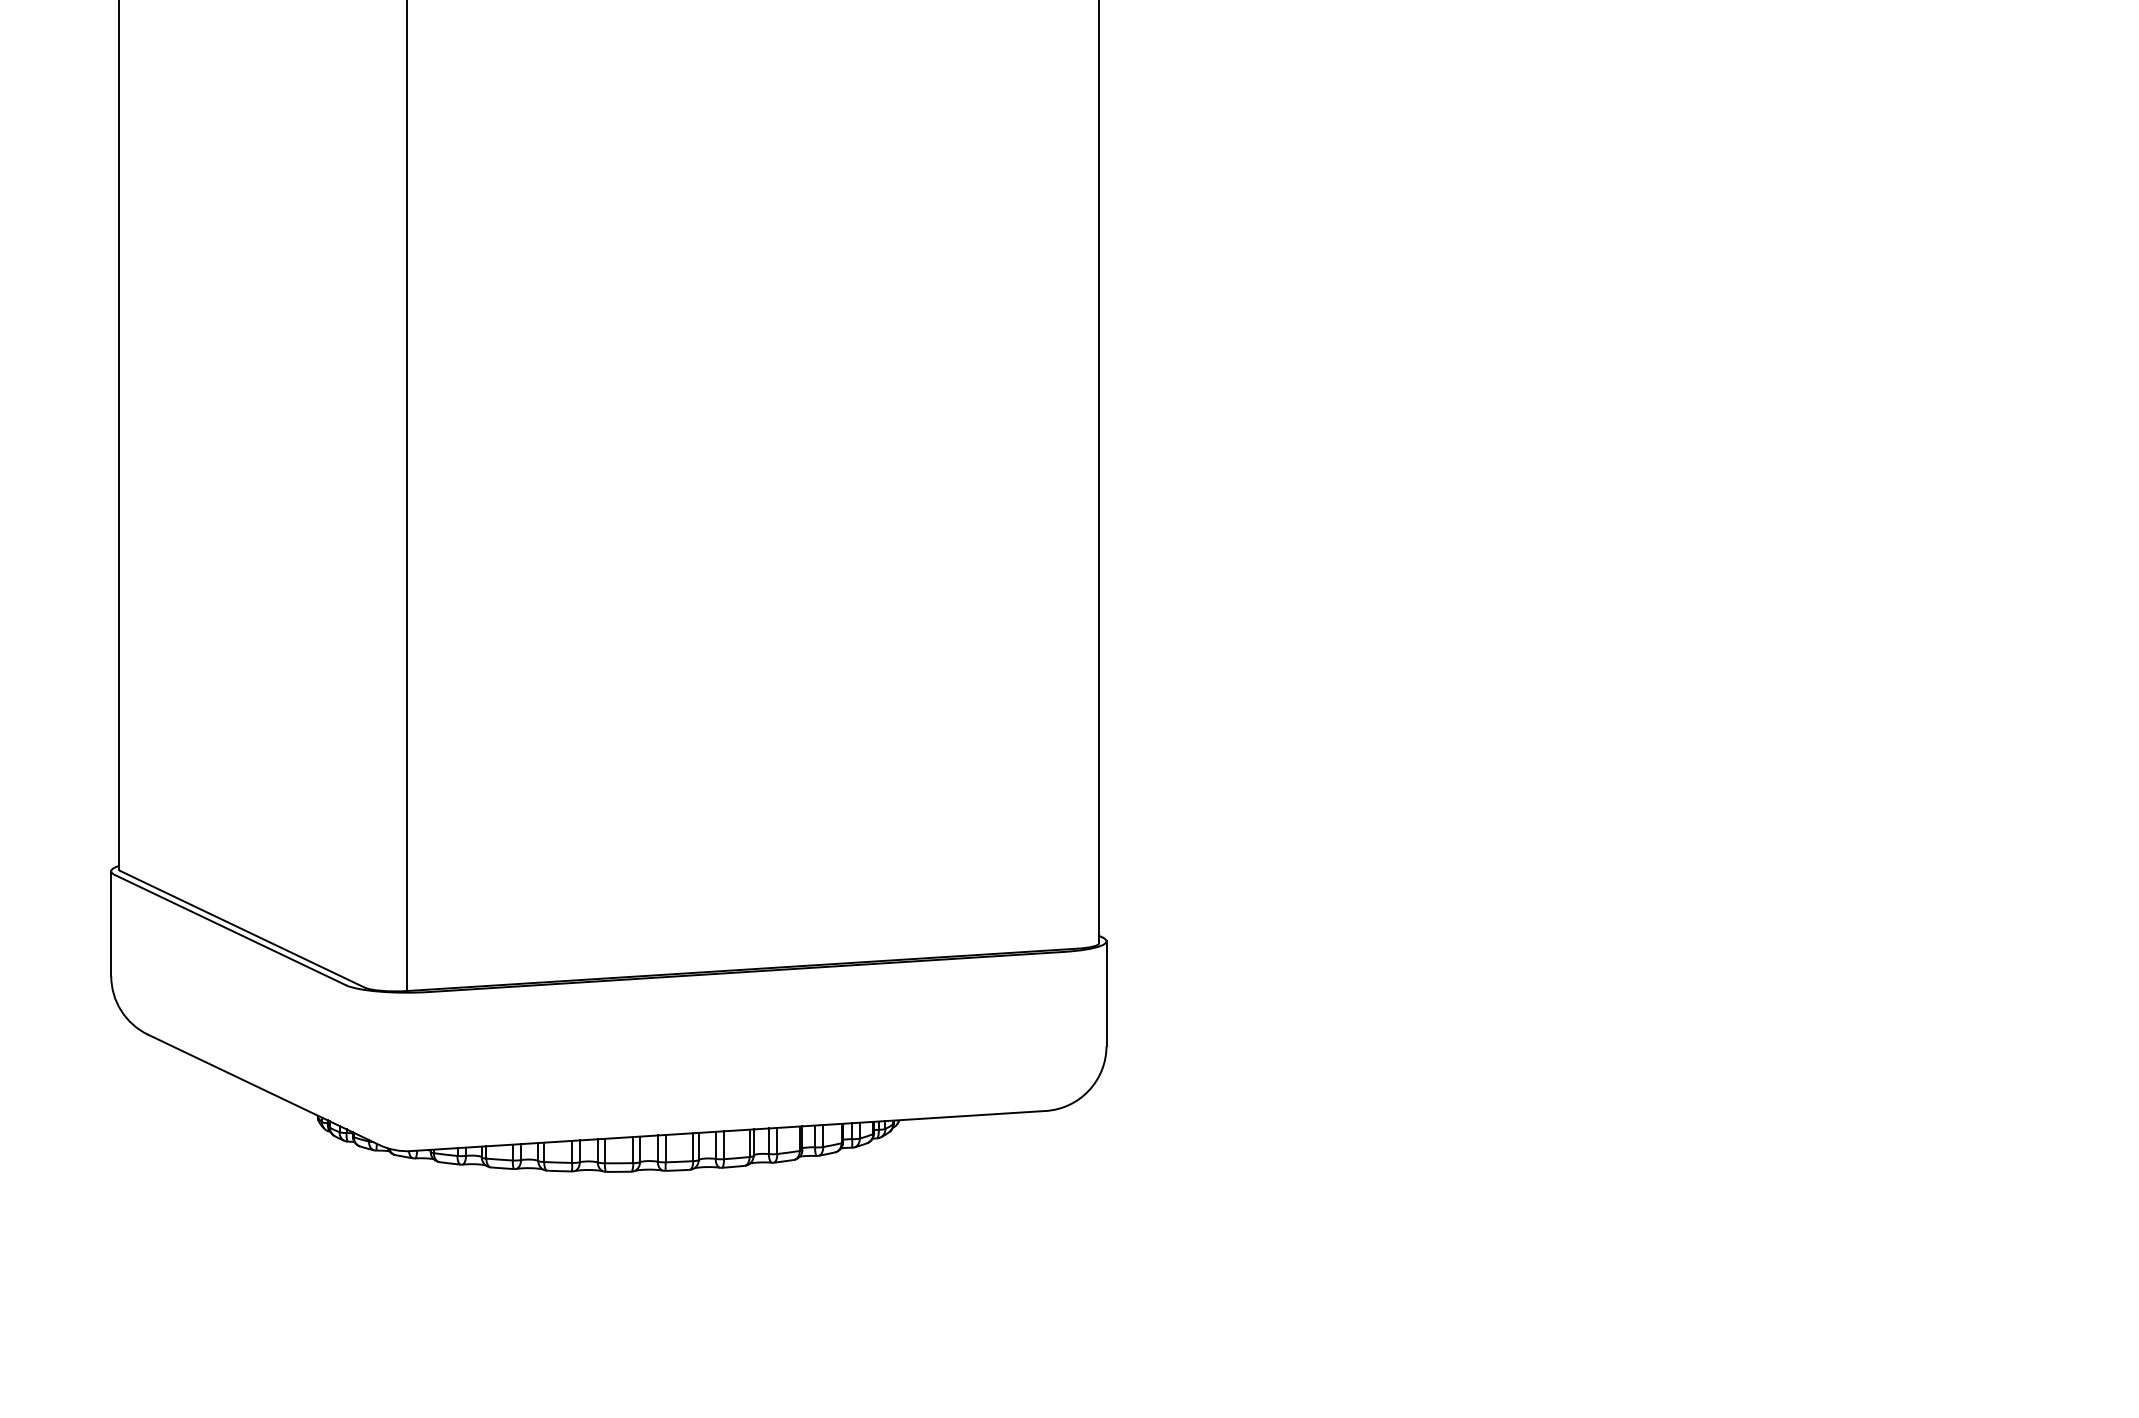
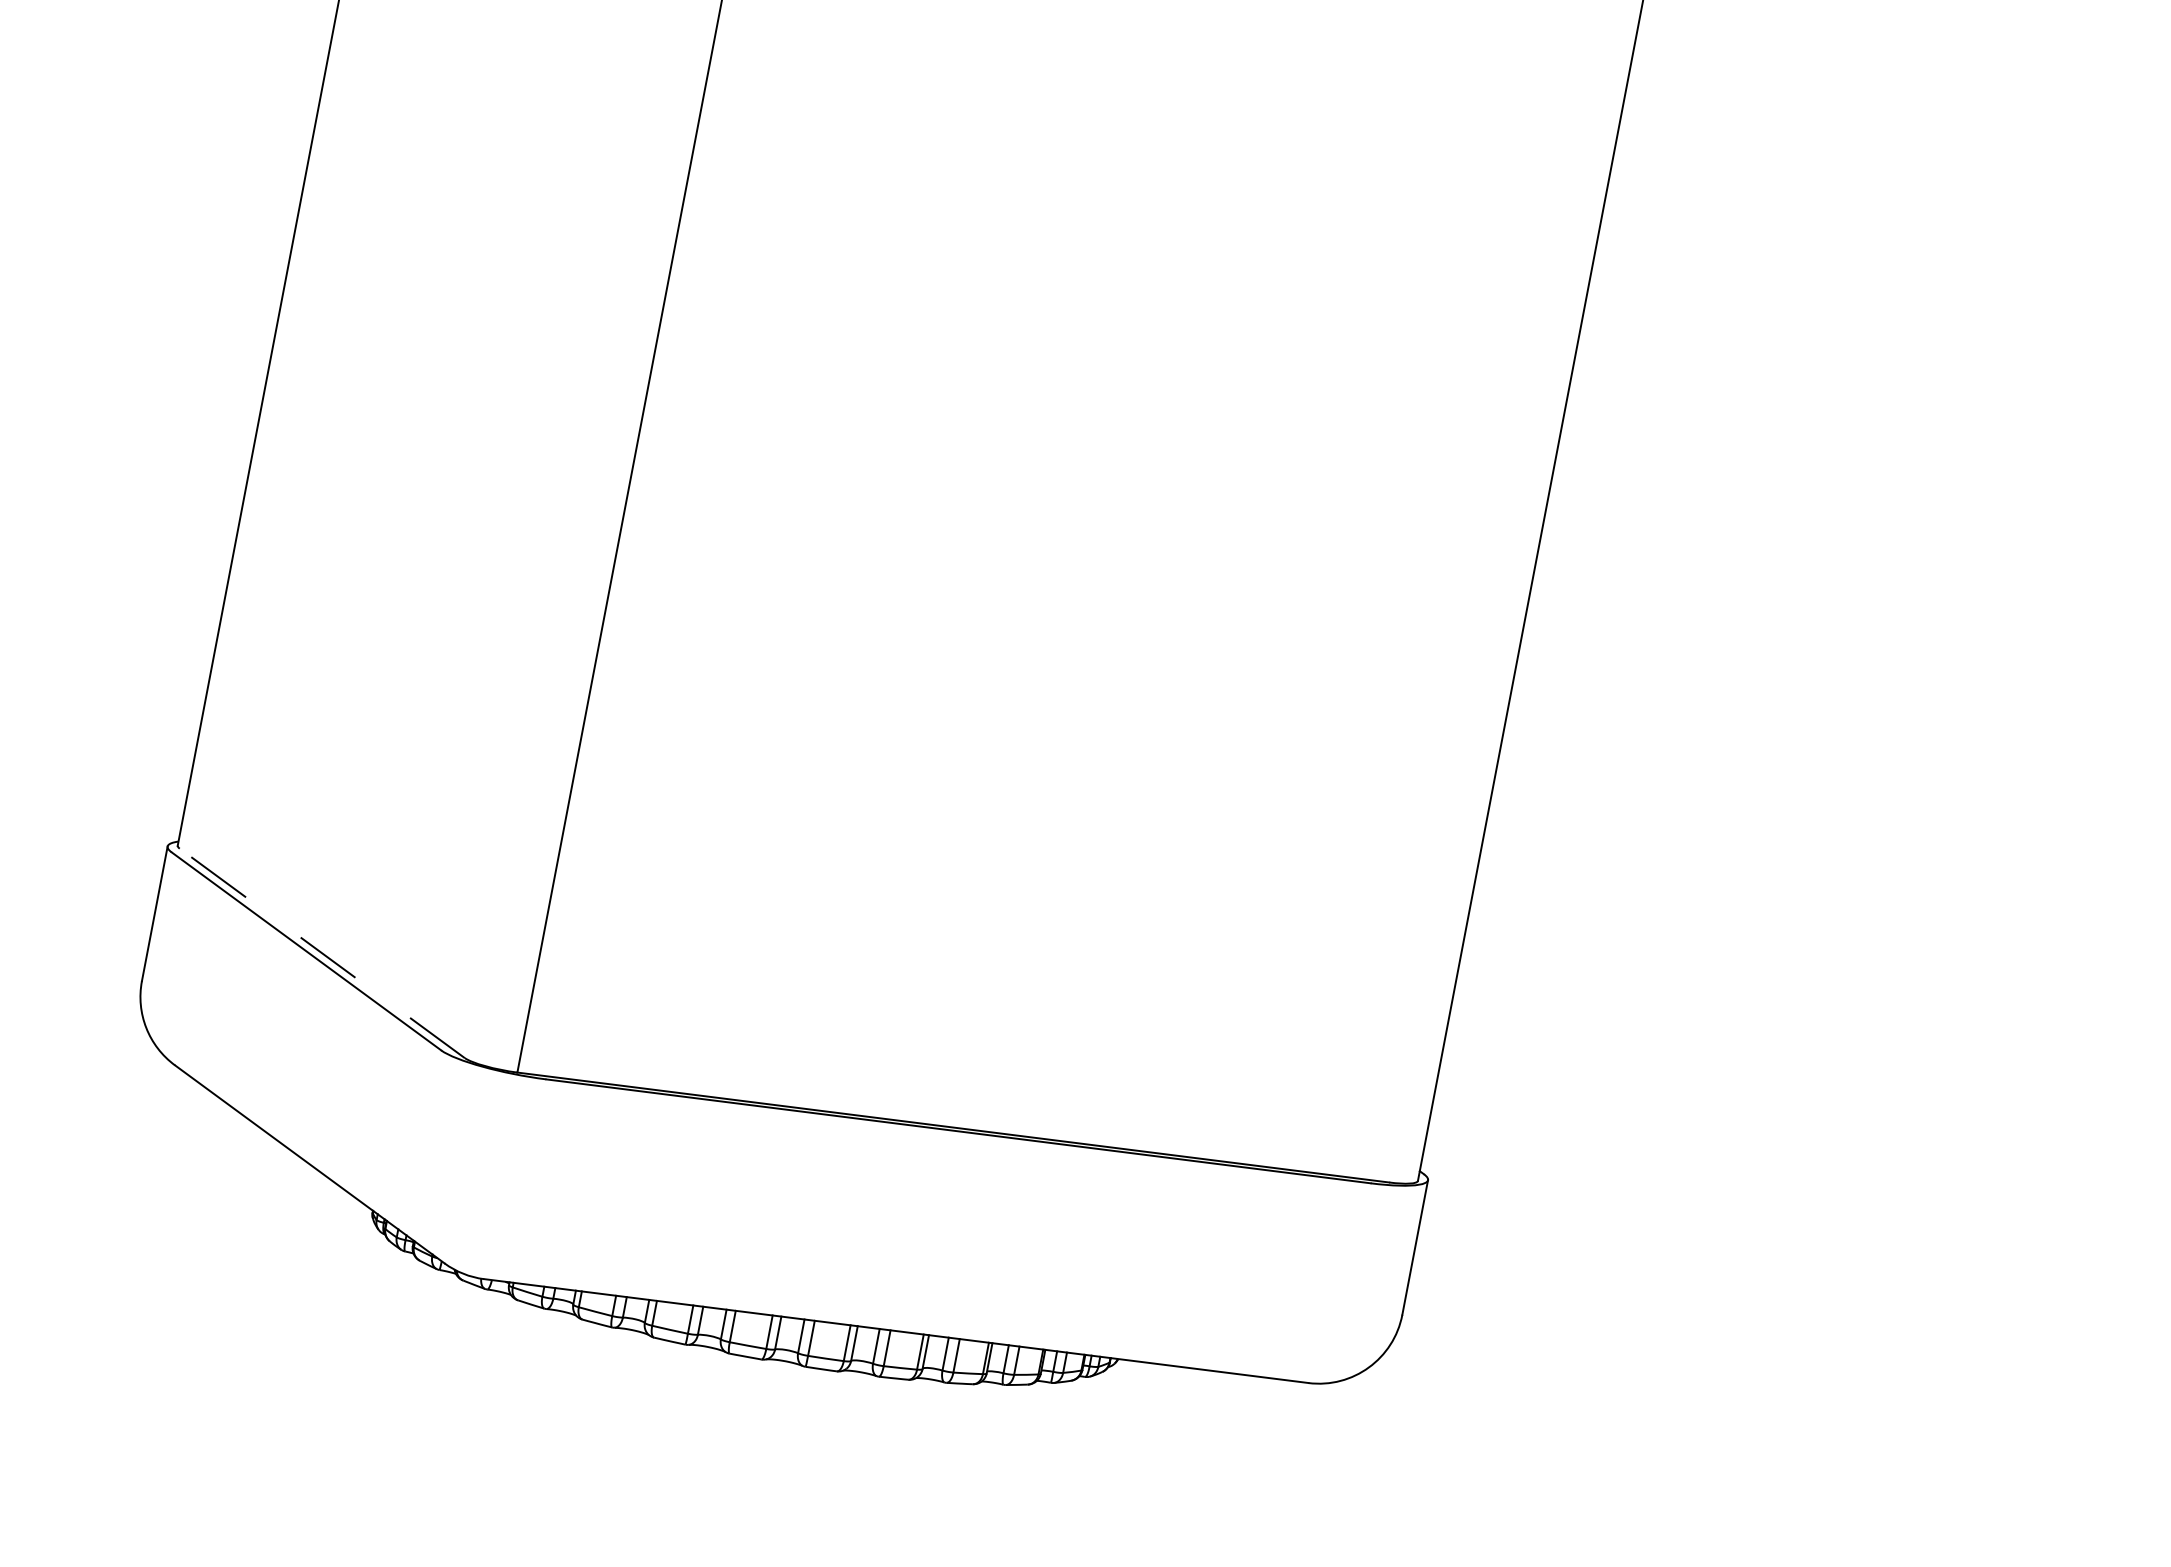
line: (242, 929) -> (321, 953), solid -> dashed

